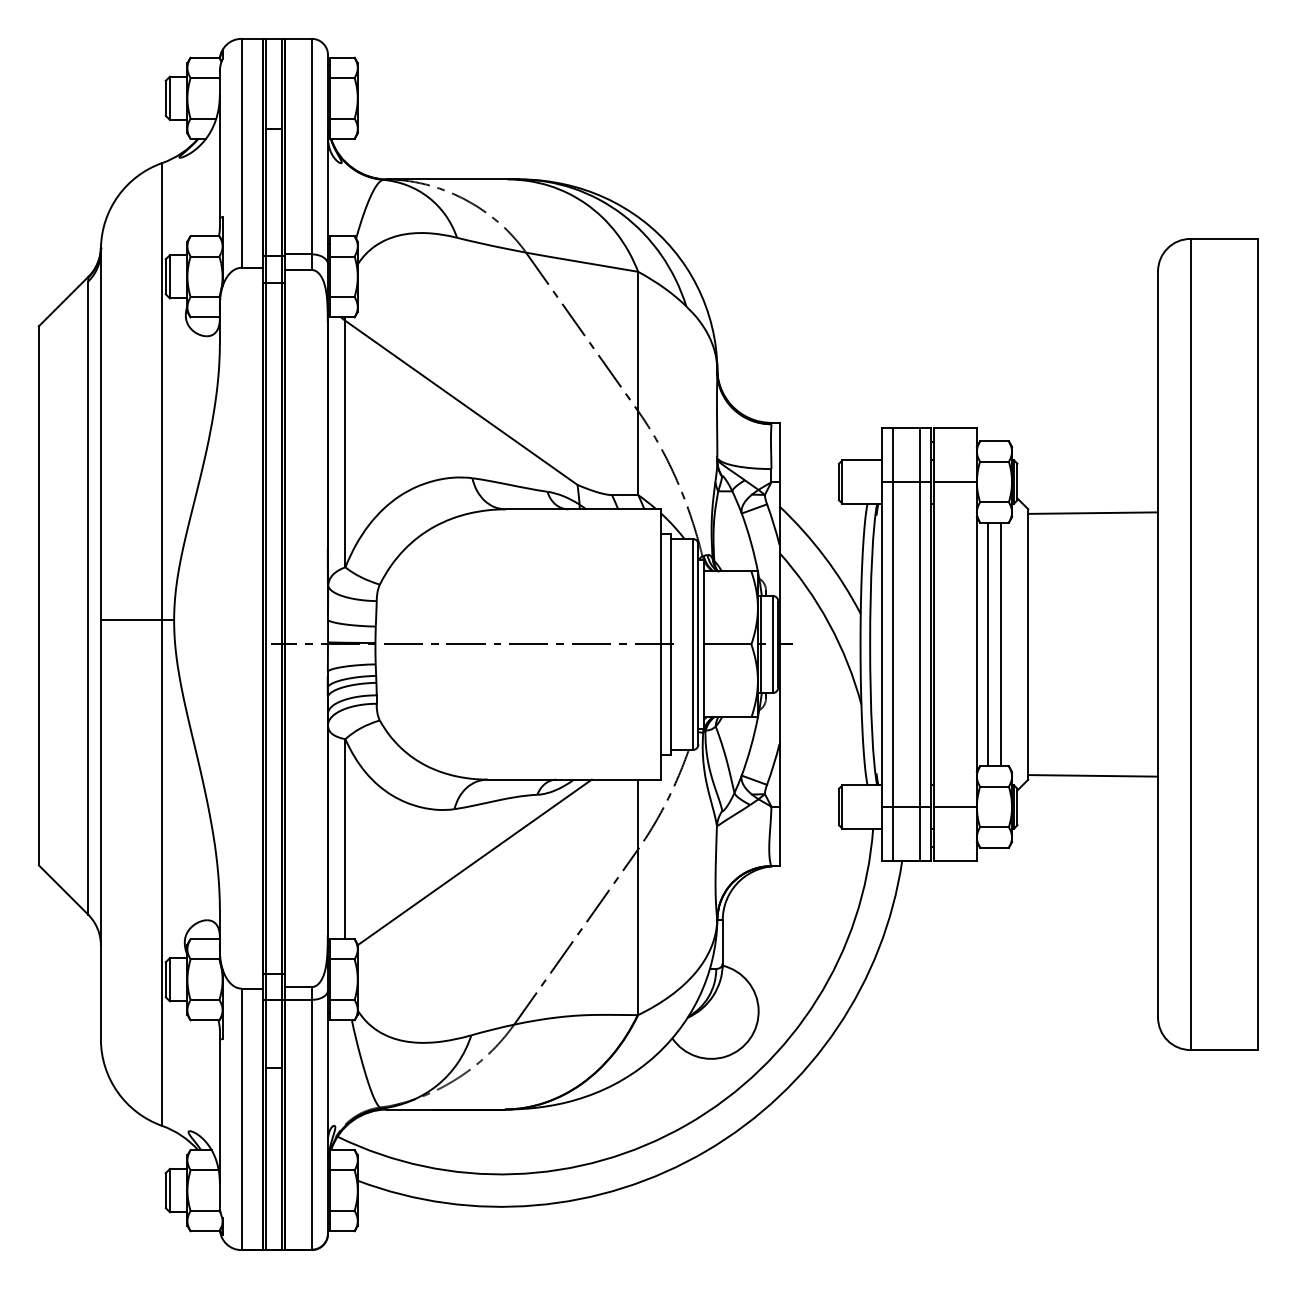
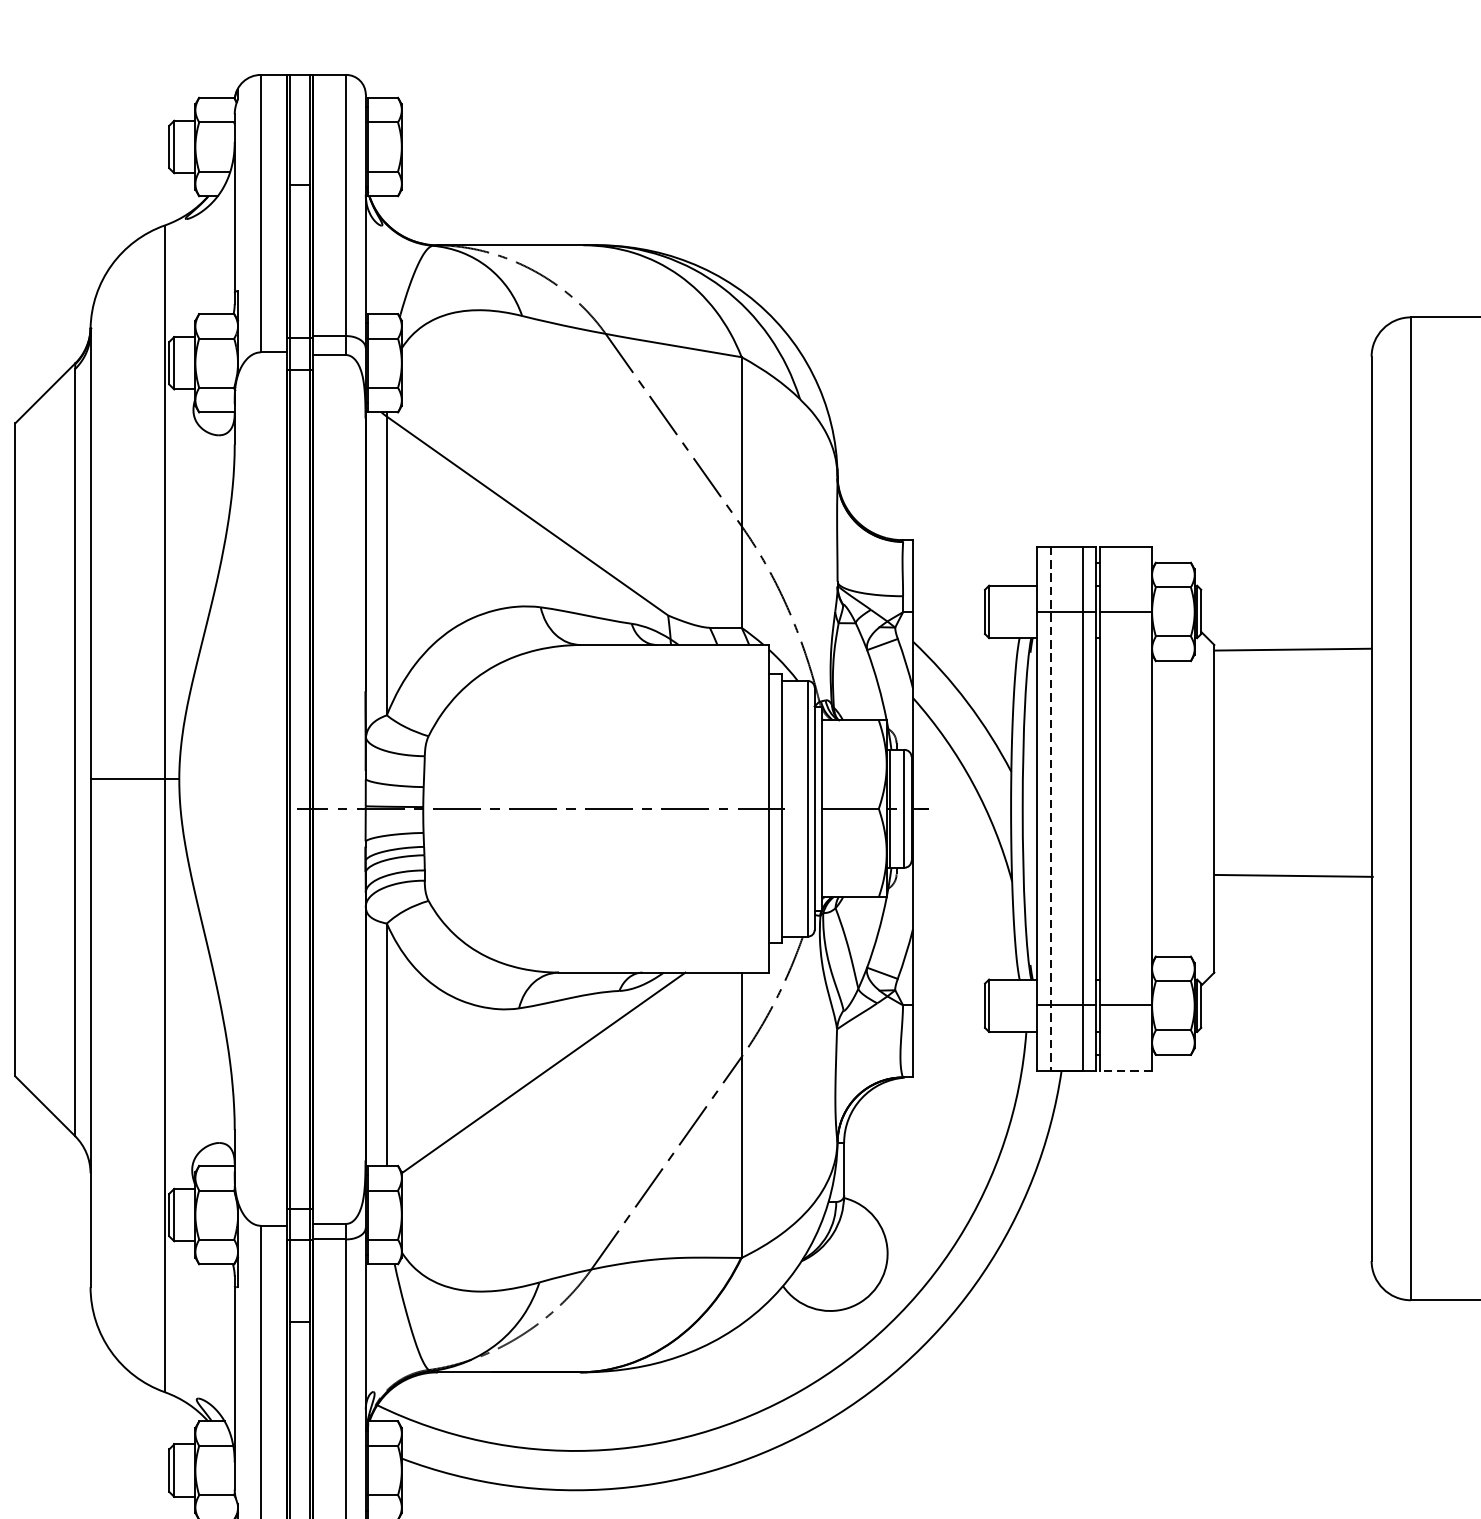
line: (893, 644) -> (1051, 808), solid -> dashed
line: (987, 644) -> (1164, 808), removed
line: (1001, 644) -> (1181, 808), removed
line: (1093, 775) -> (1294, 875), moved
line: (955, 860) -> (1126, 1070), solid -> dashed

